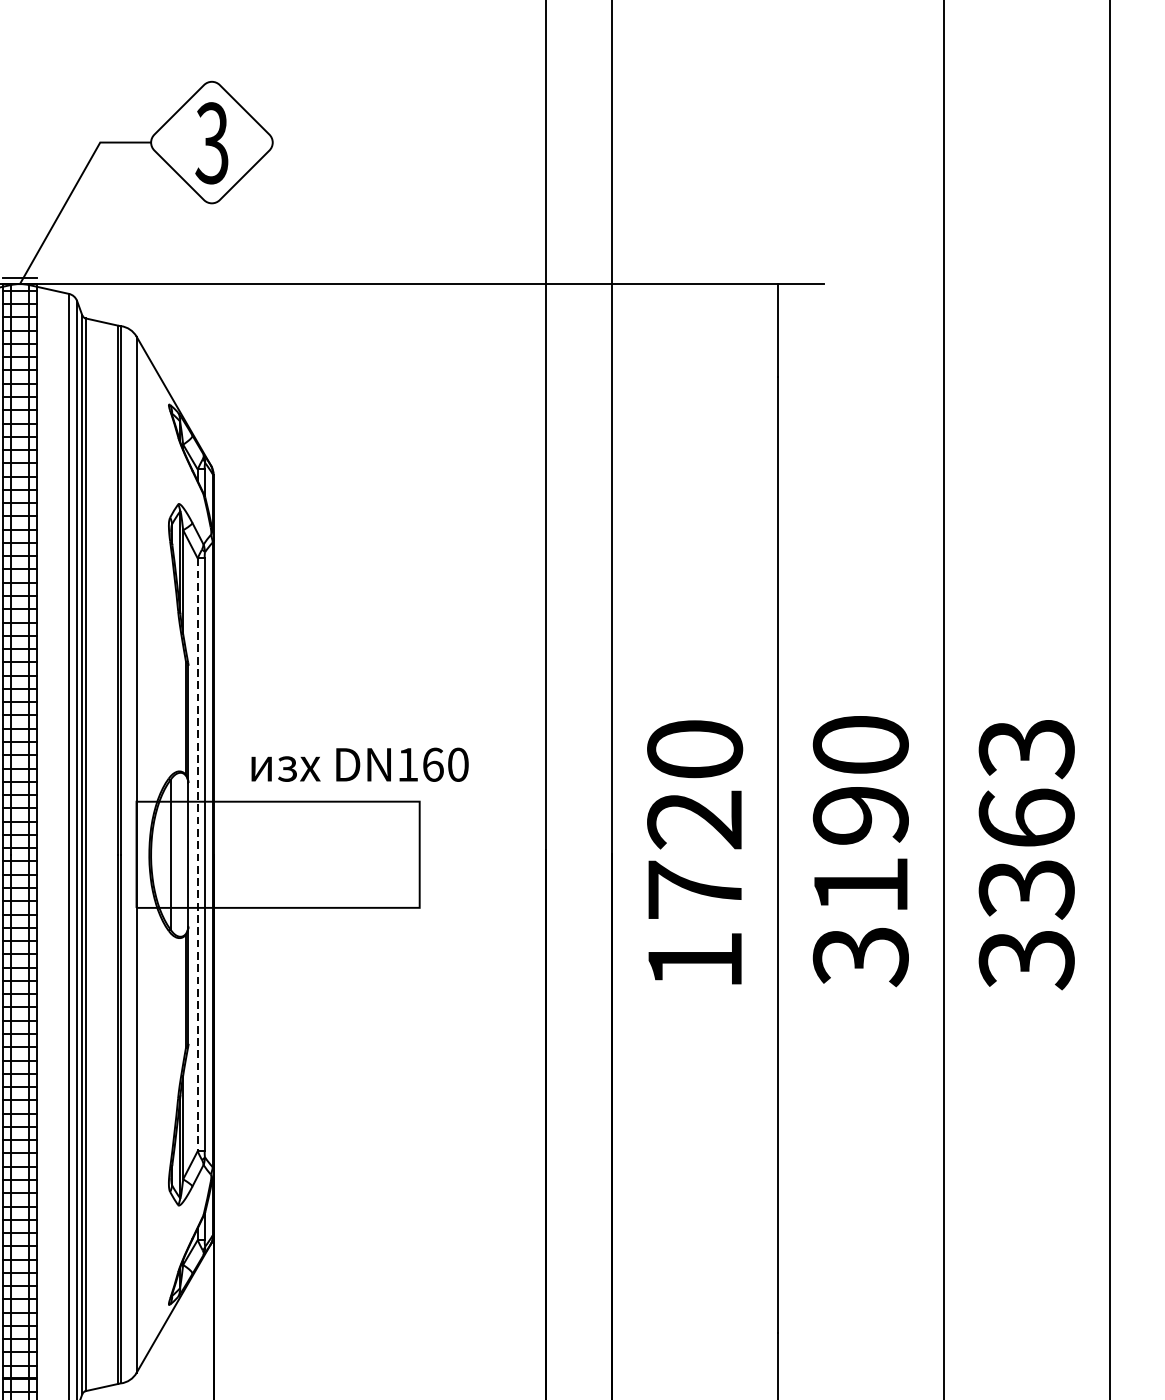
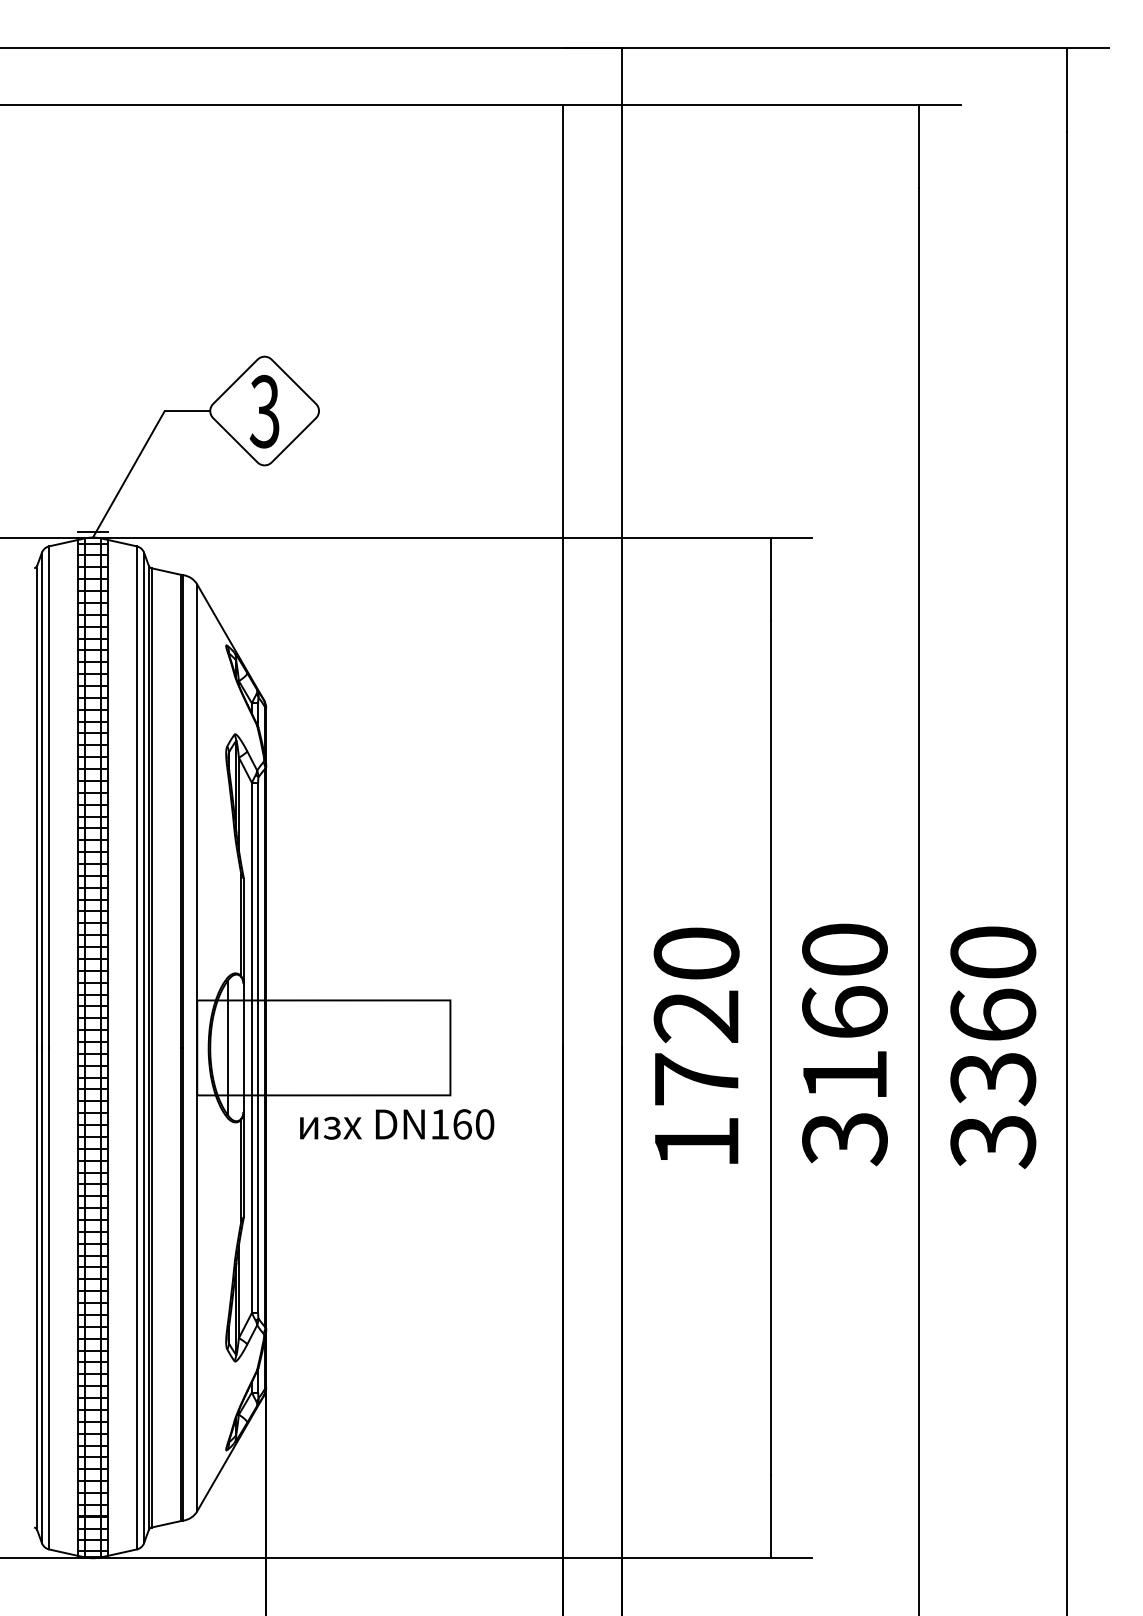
text: (1027, 749) -> (993, 953), 3363 -> 3360
text: (360, 764) -> (397, 1124), moved
text: (860, 815) -> (844, 1012), 3190 -> 3160
line: (197, 855) -> (251, 1048), dashed -> solid

